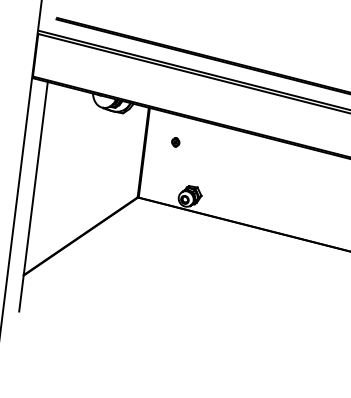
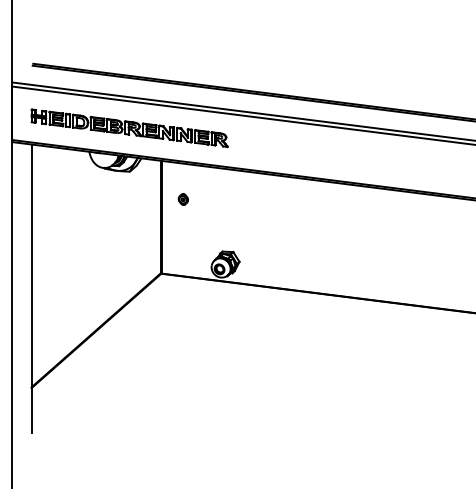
part: (127, 78) -> (129, 128), added
part: (175, 142) -> (182, 199), moved

